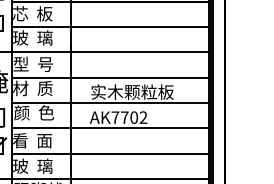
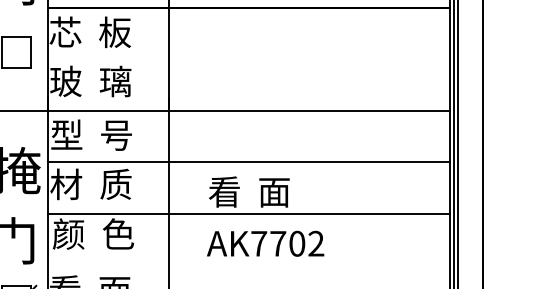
line: (110, 27) -> (249, 60), removed
text: (132, 91) -> (293, 190), 实木颗粒板 -> 看  面
line: (110, 128) -> (249, 265), removed

